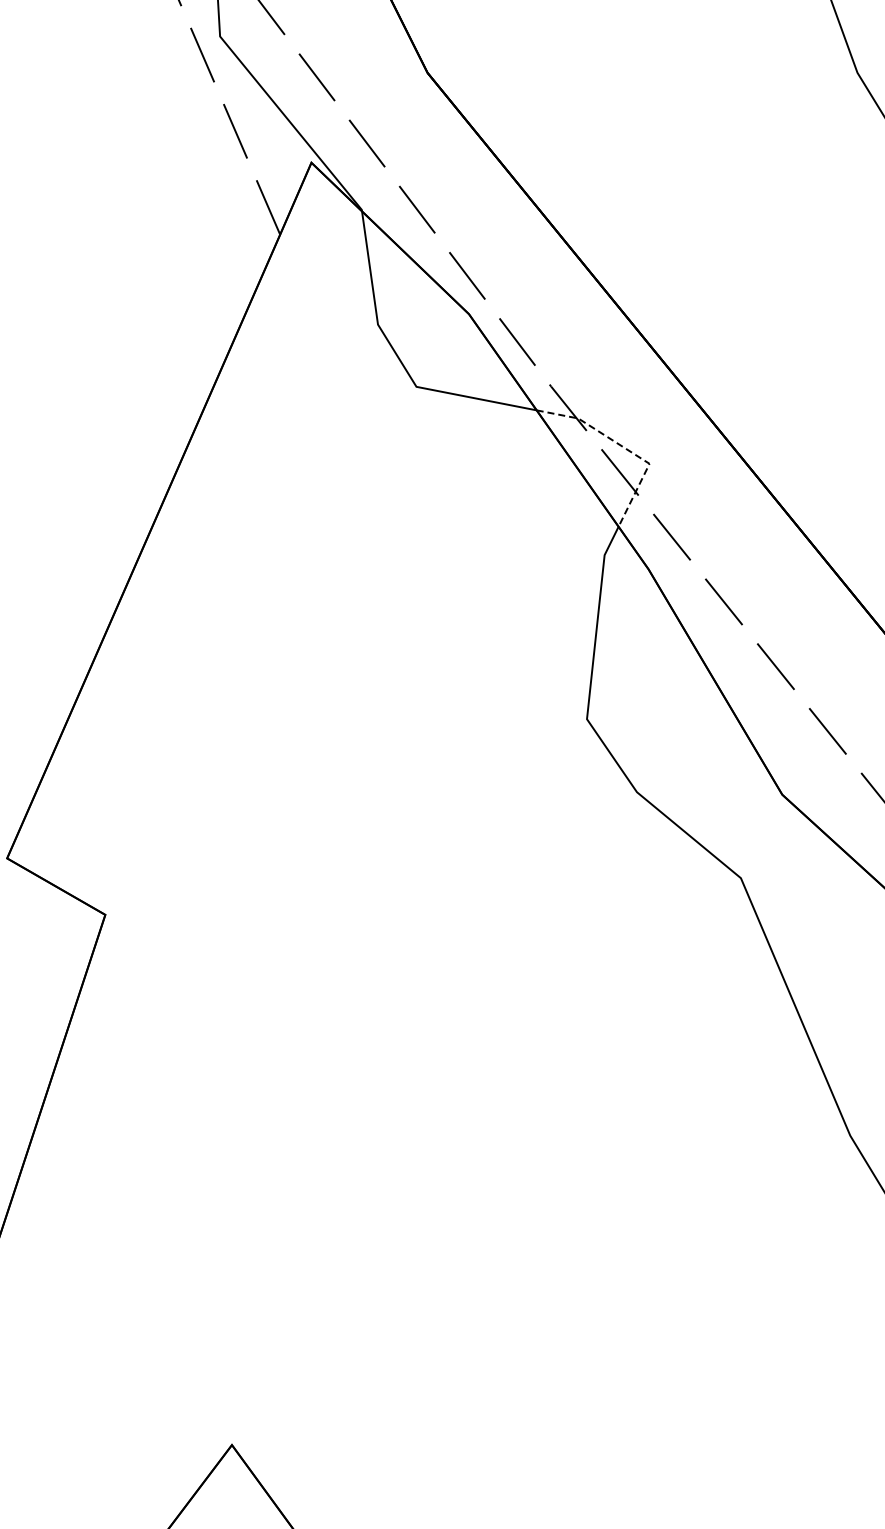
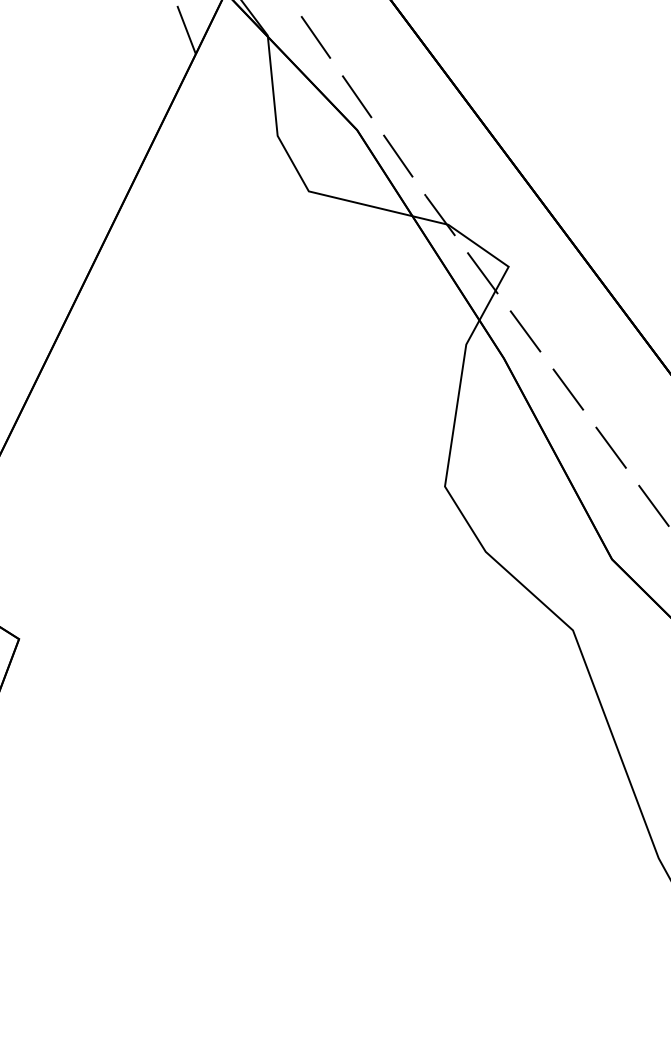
line: (626, 448) -> (489, 252), dashed -> solid

